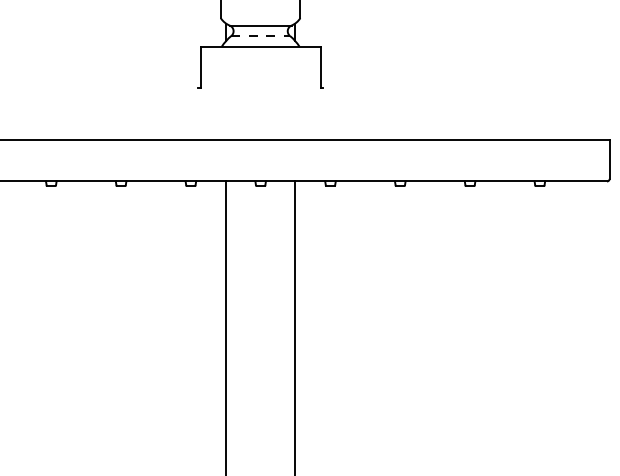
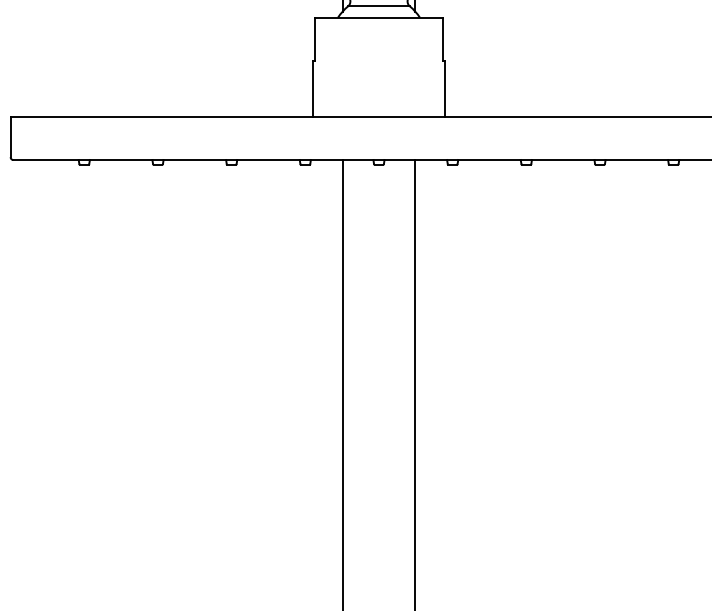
line: (261, 36) -> (379, 6), dashed -> solid
line: (197, 113) -> (312, 88), added
line: (323, 113) -> (445, 88), added

